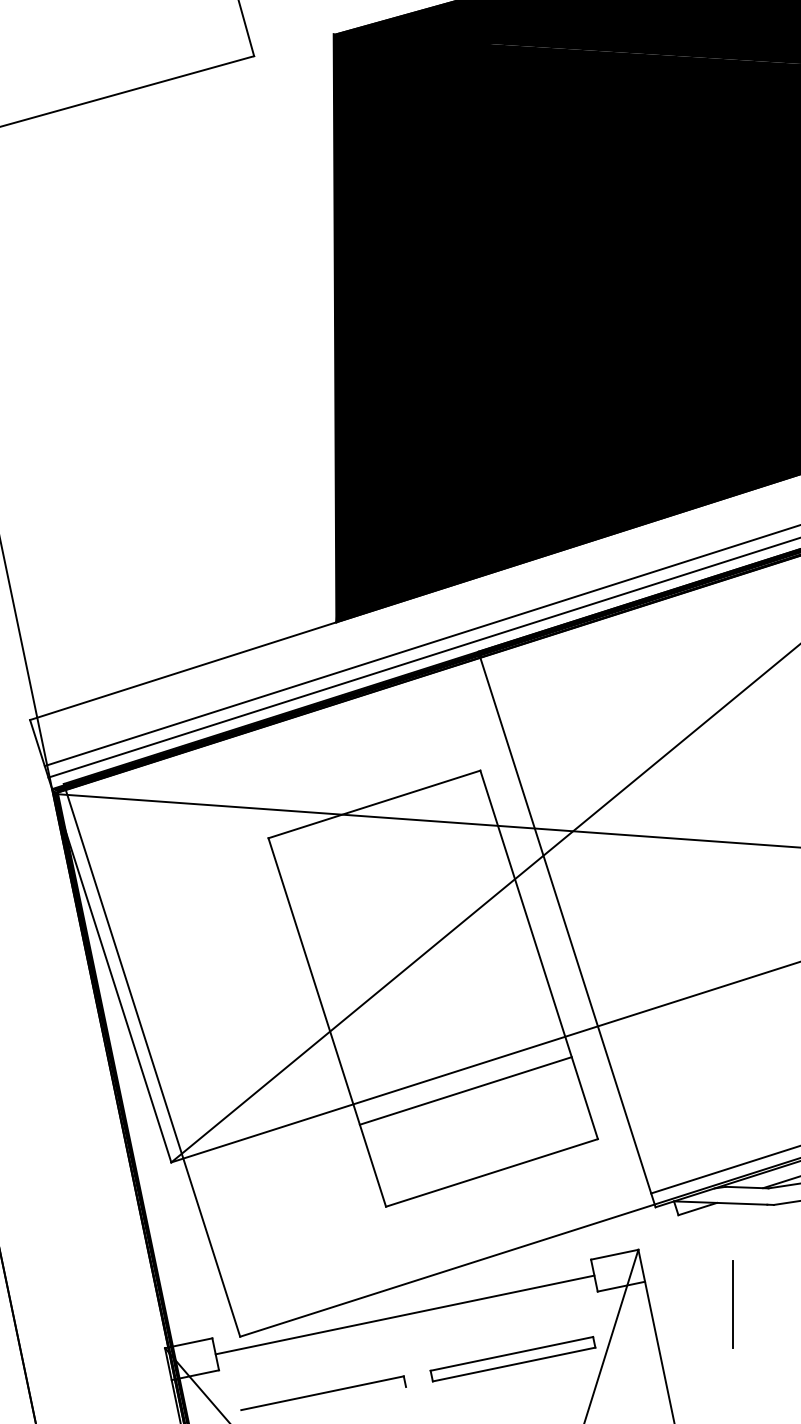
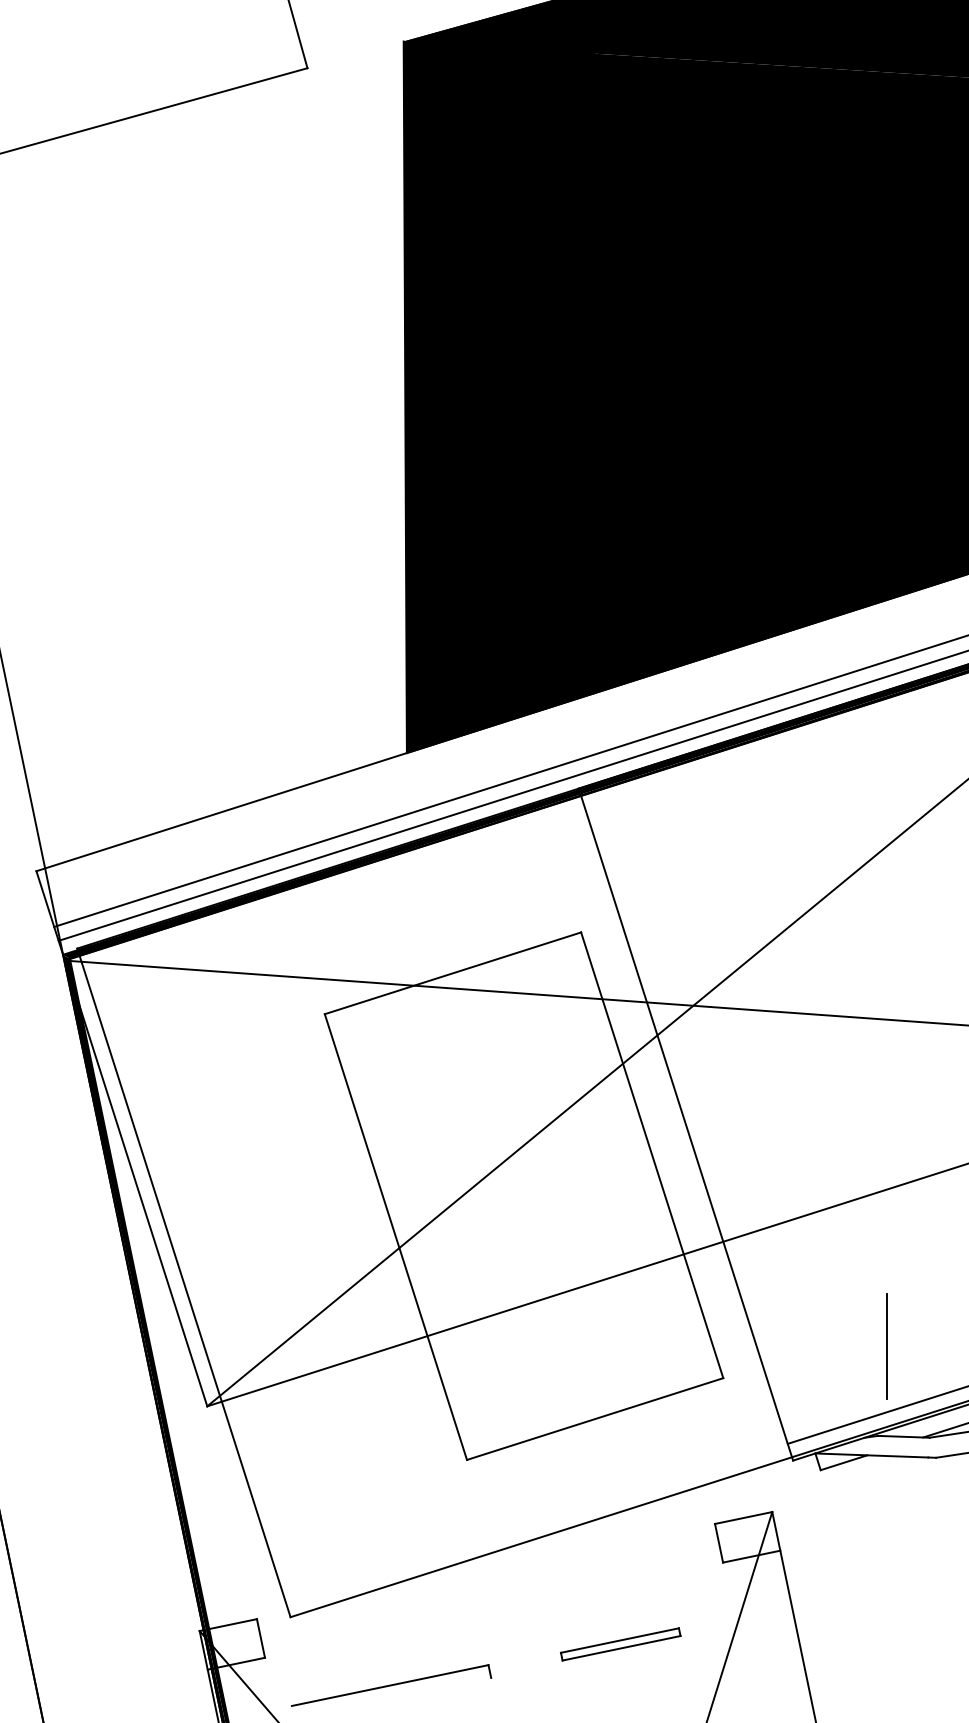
line: (465, 1090) -> (563, 1319), removed
line: (732, 1304) -> (886, 1346), moved
line: (404, 1314) -> (489, 1590), removed
part: (512, 1359) -> (620, 1644), size x0.6

